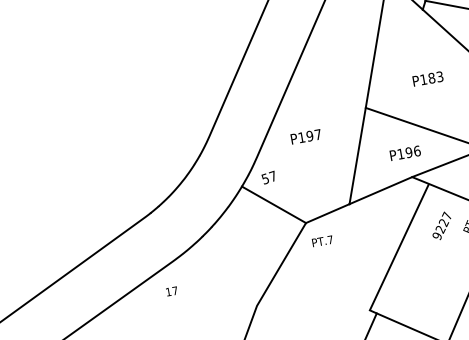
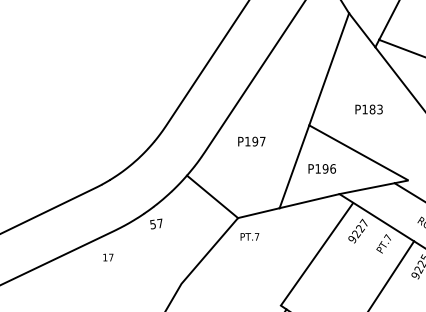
text: (404, 152) -> (321, 168), moved
text: (269, 177) -> (156, 223), moved
text: (441, 225) -> (357, 230), moved

